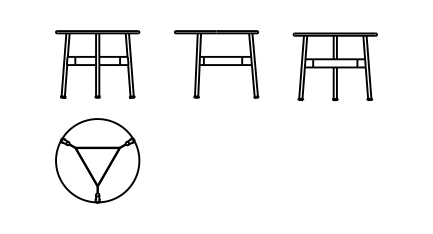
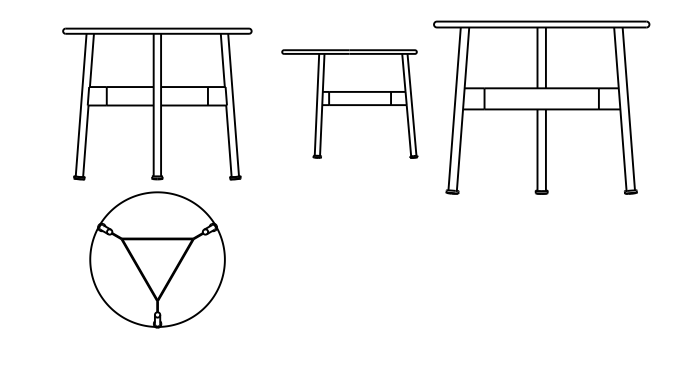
part: (97, 64) -> (157, 104), size x1.4
part: (334, 66) -> (540, 107), size x1.6

